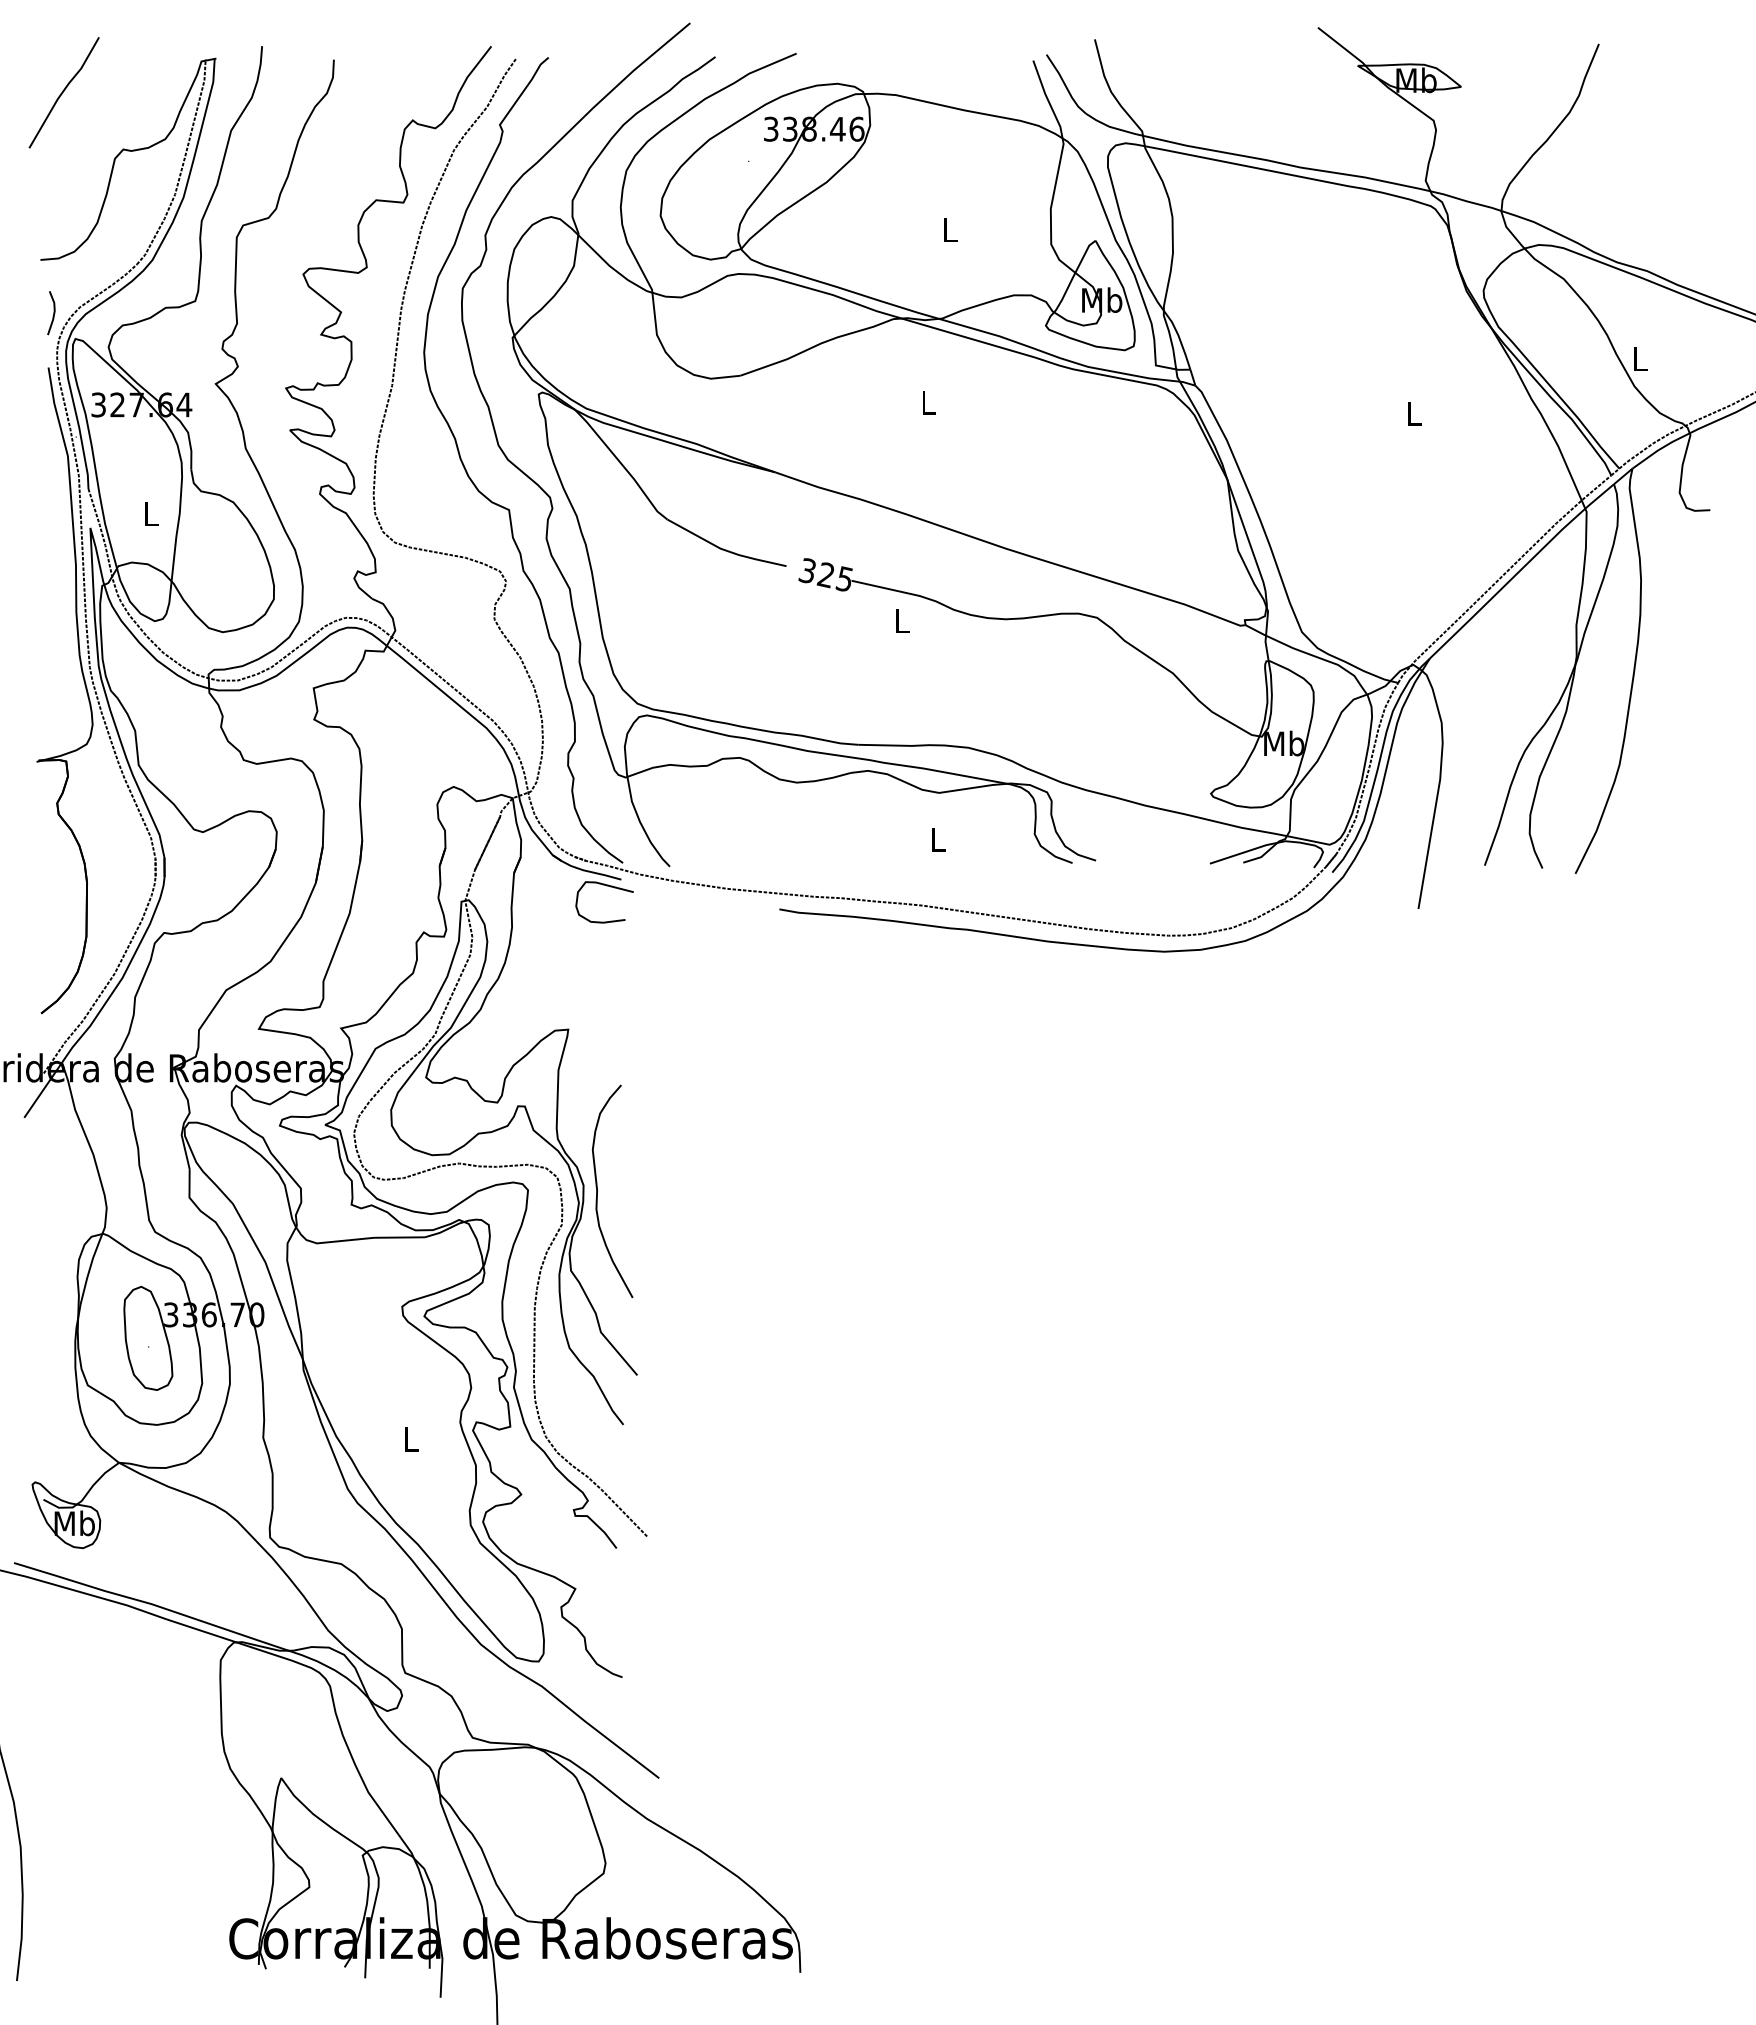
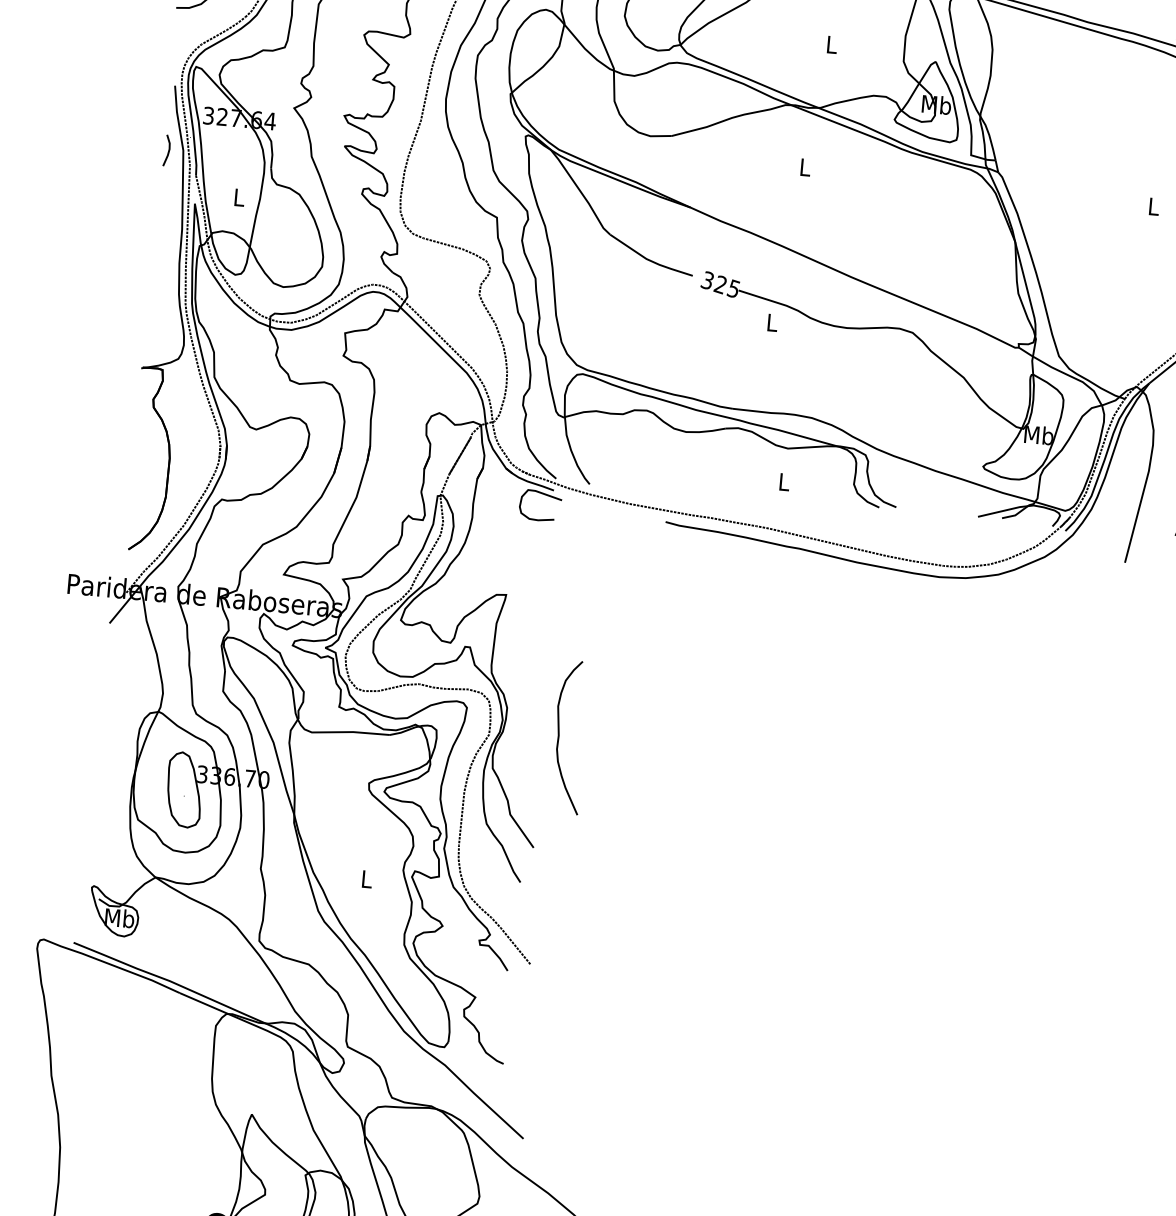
line: (53, 313) -> (168, 151), moved
curve: (597, 1190) -> (558, 735), moved

